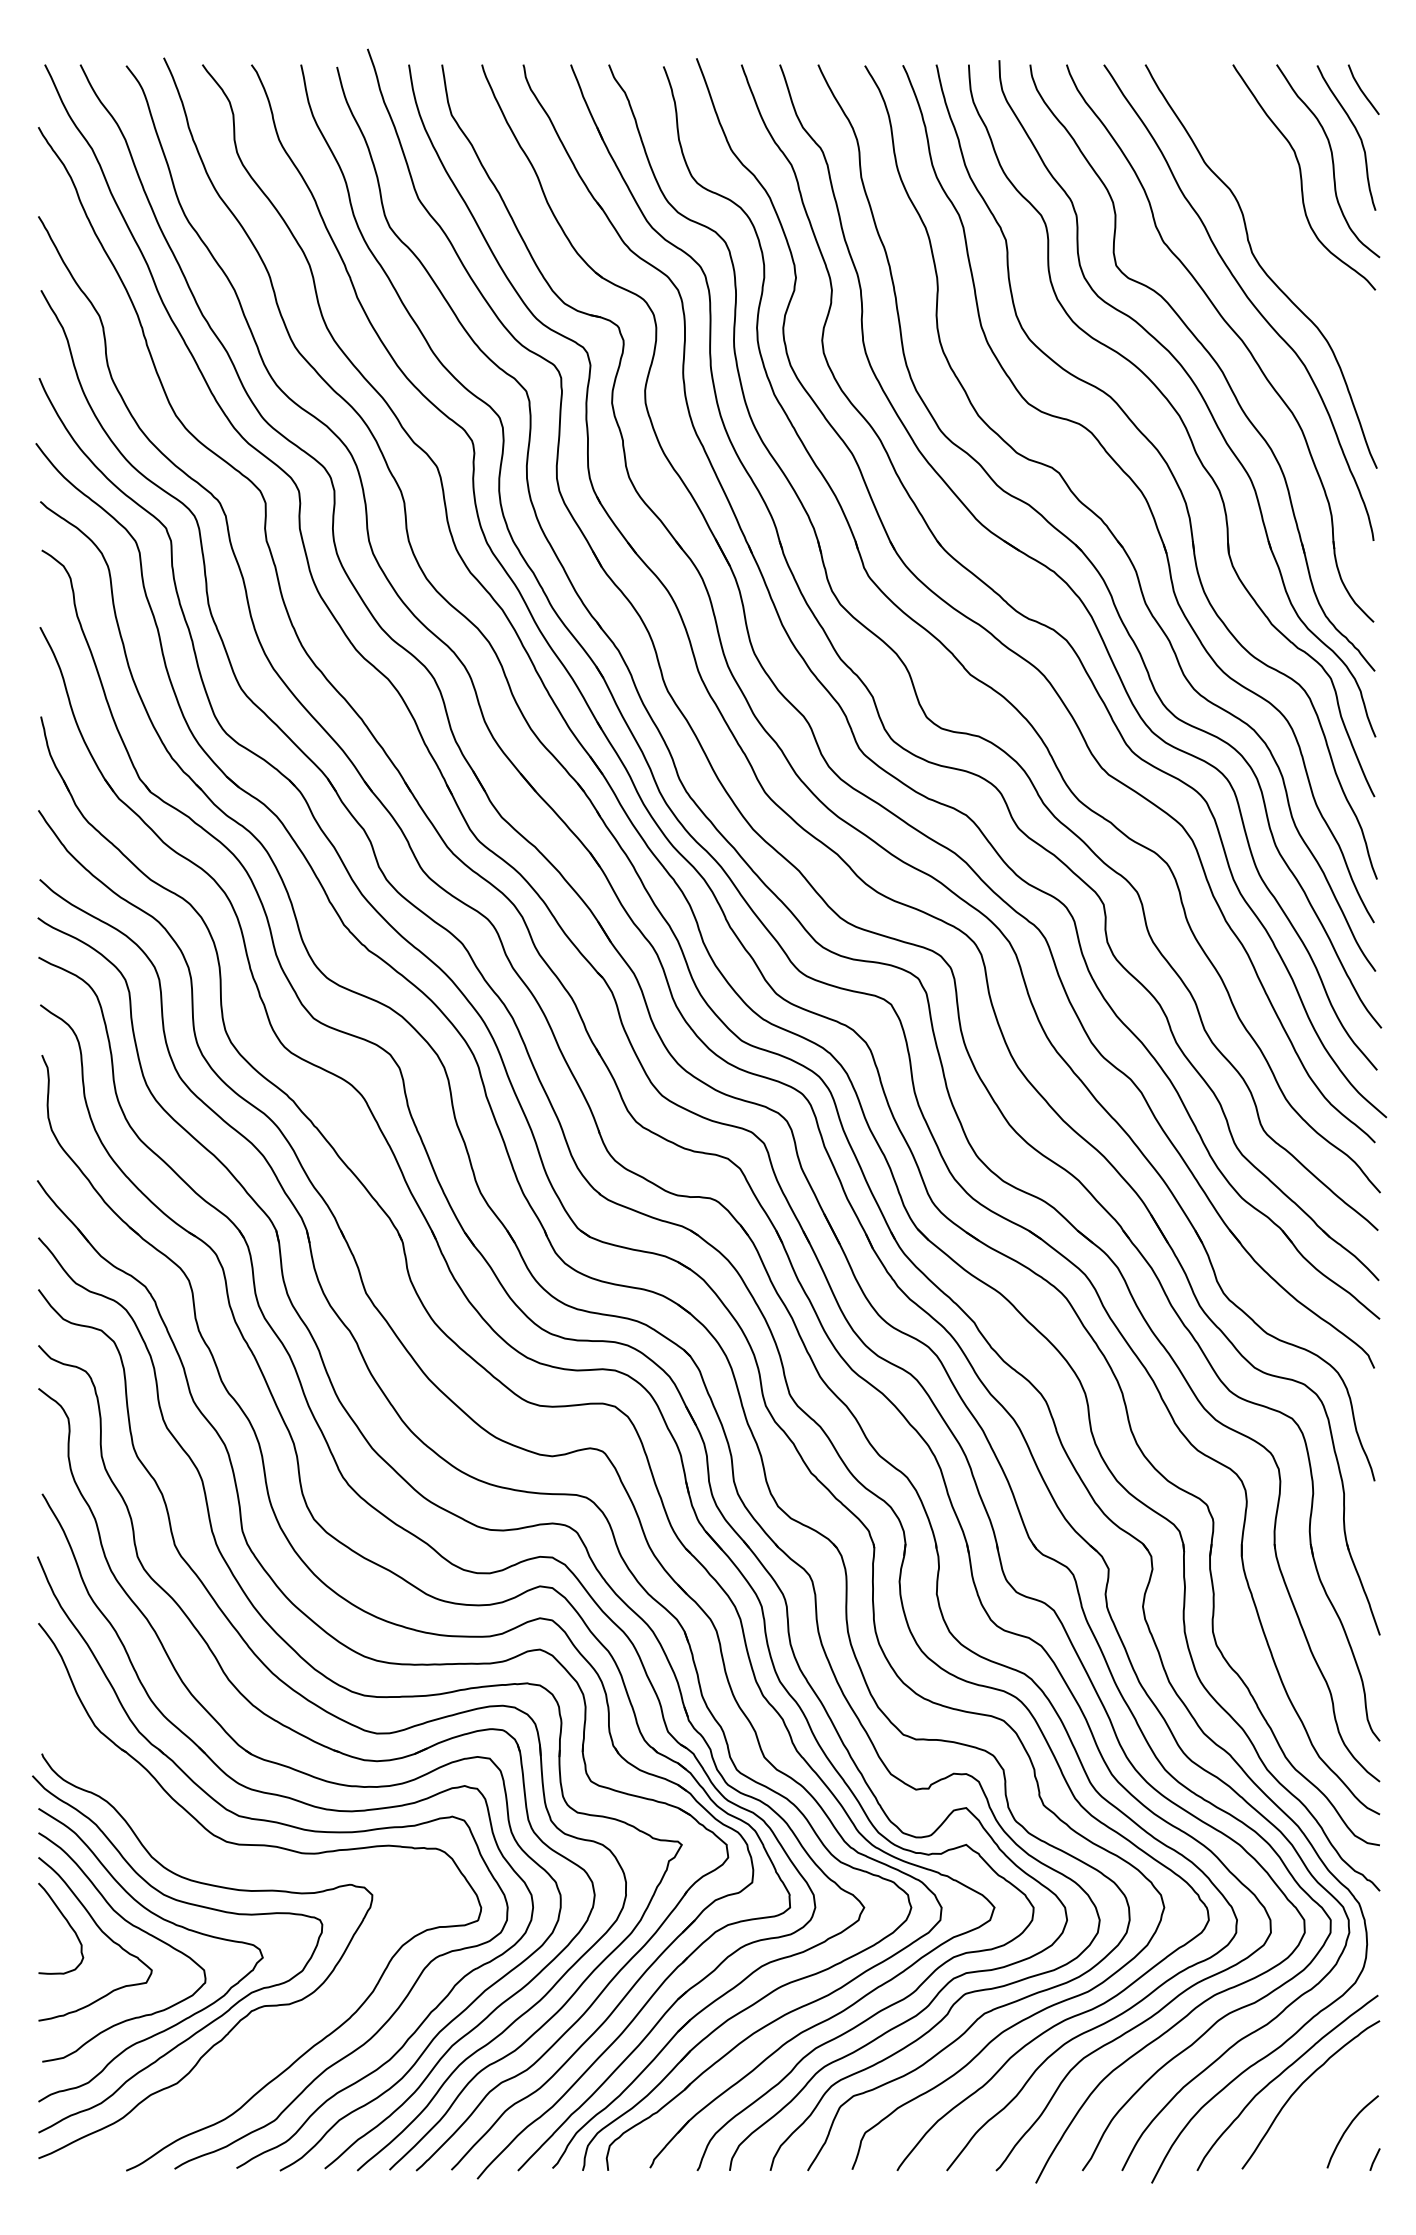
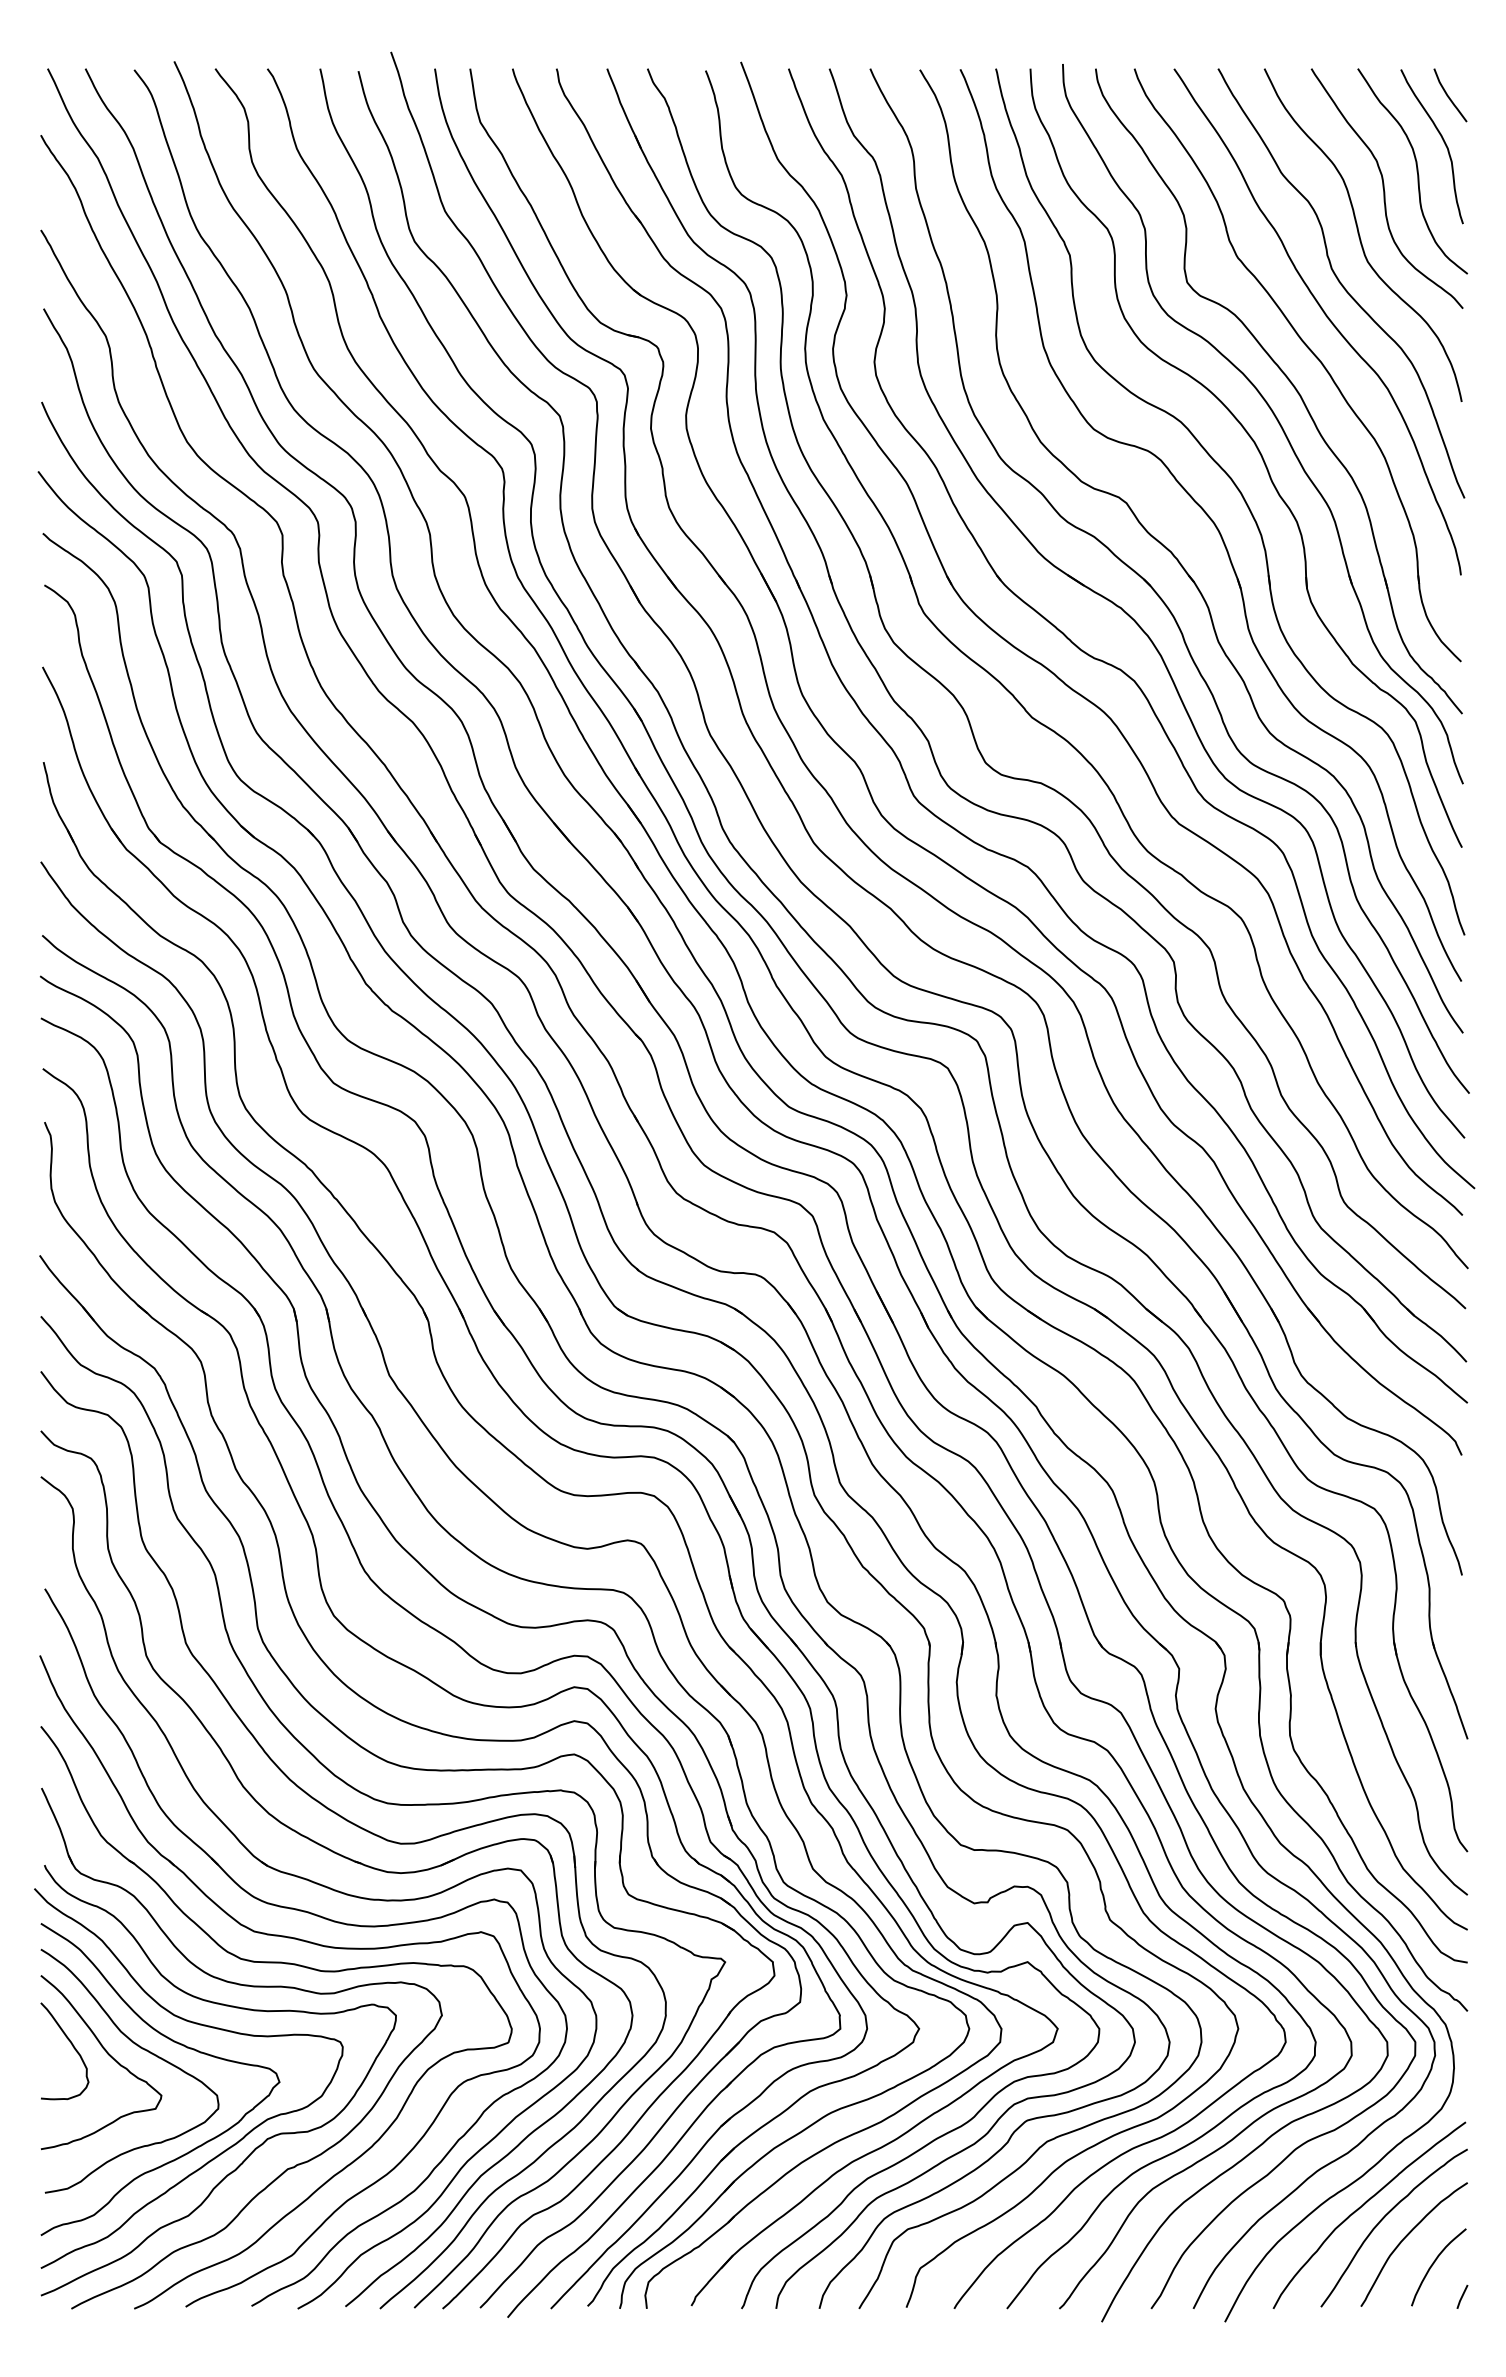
curve: (1279, 221) -> (1360, 235), added
part: (237, 1868) -> (252, 1987), added
curve: (1322, 2103) -> (1406, 2237), added

